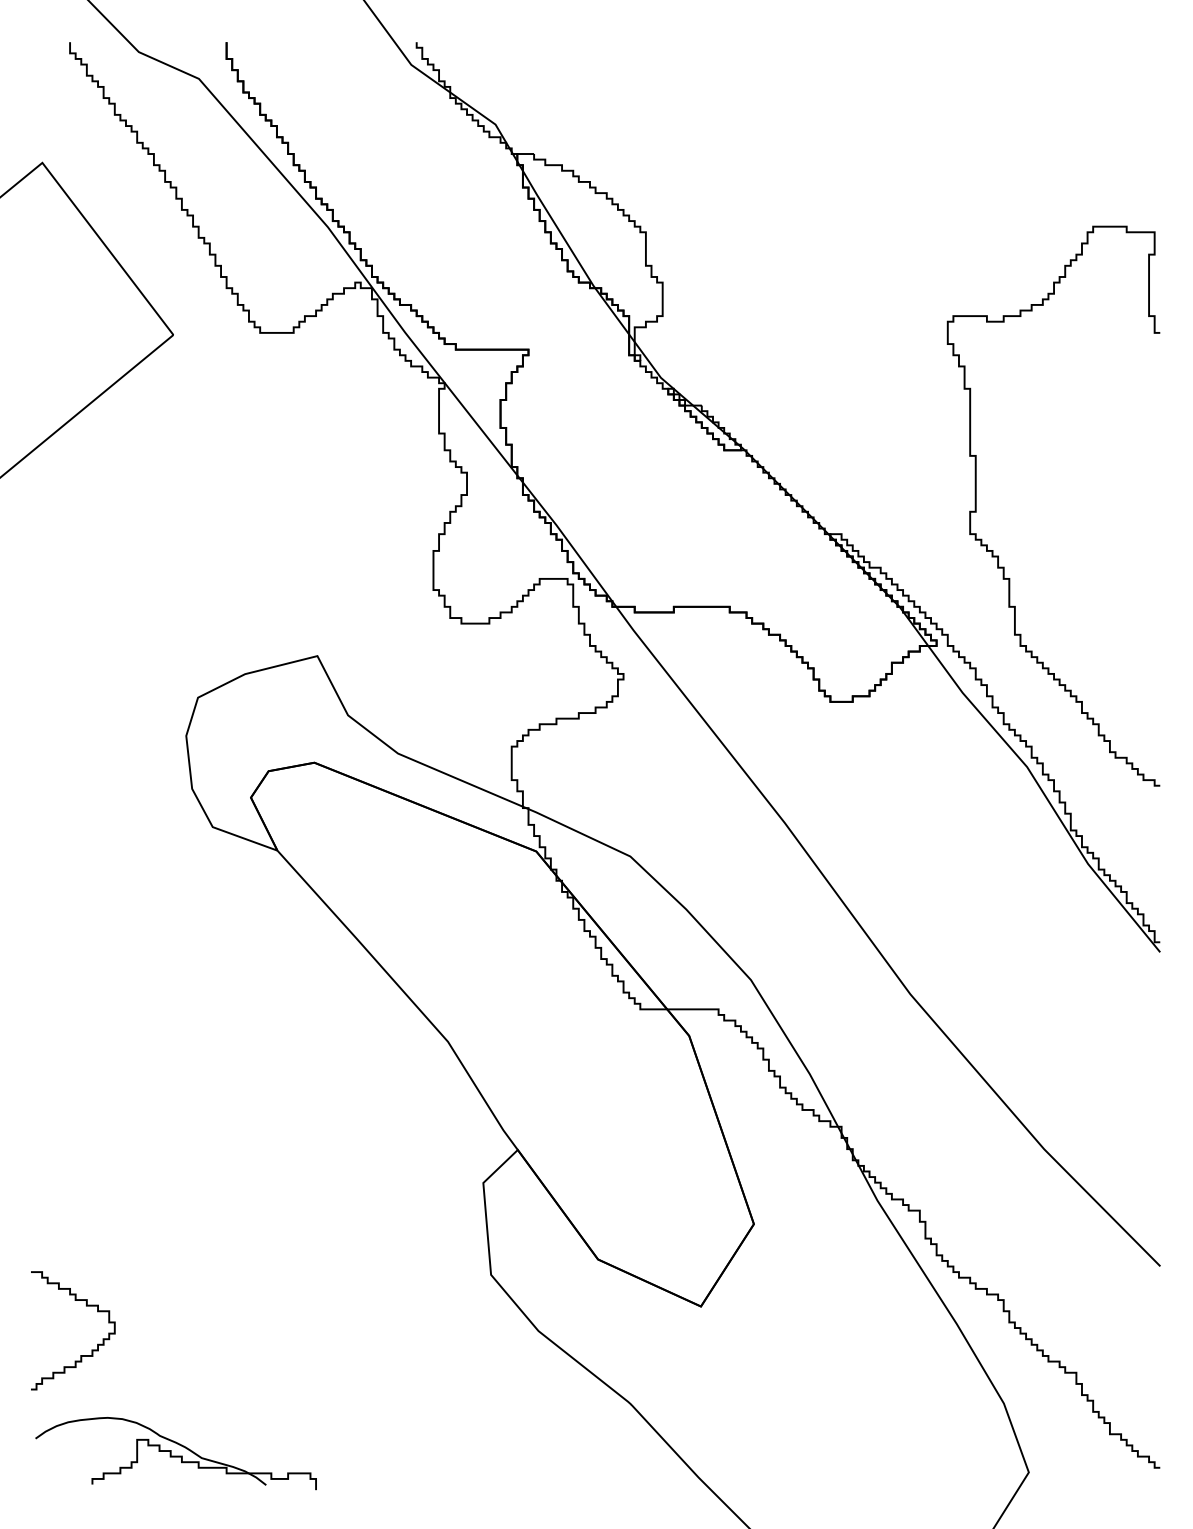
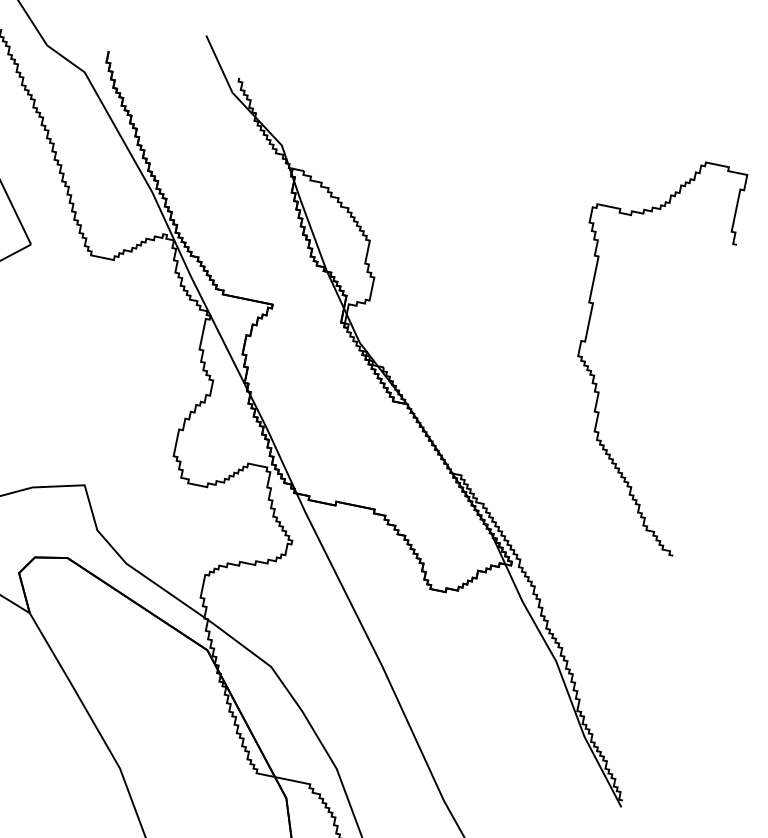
curve: (998, 555) -> (594, 374), moved

